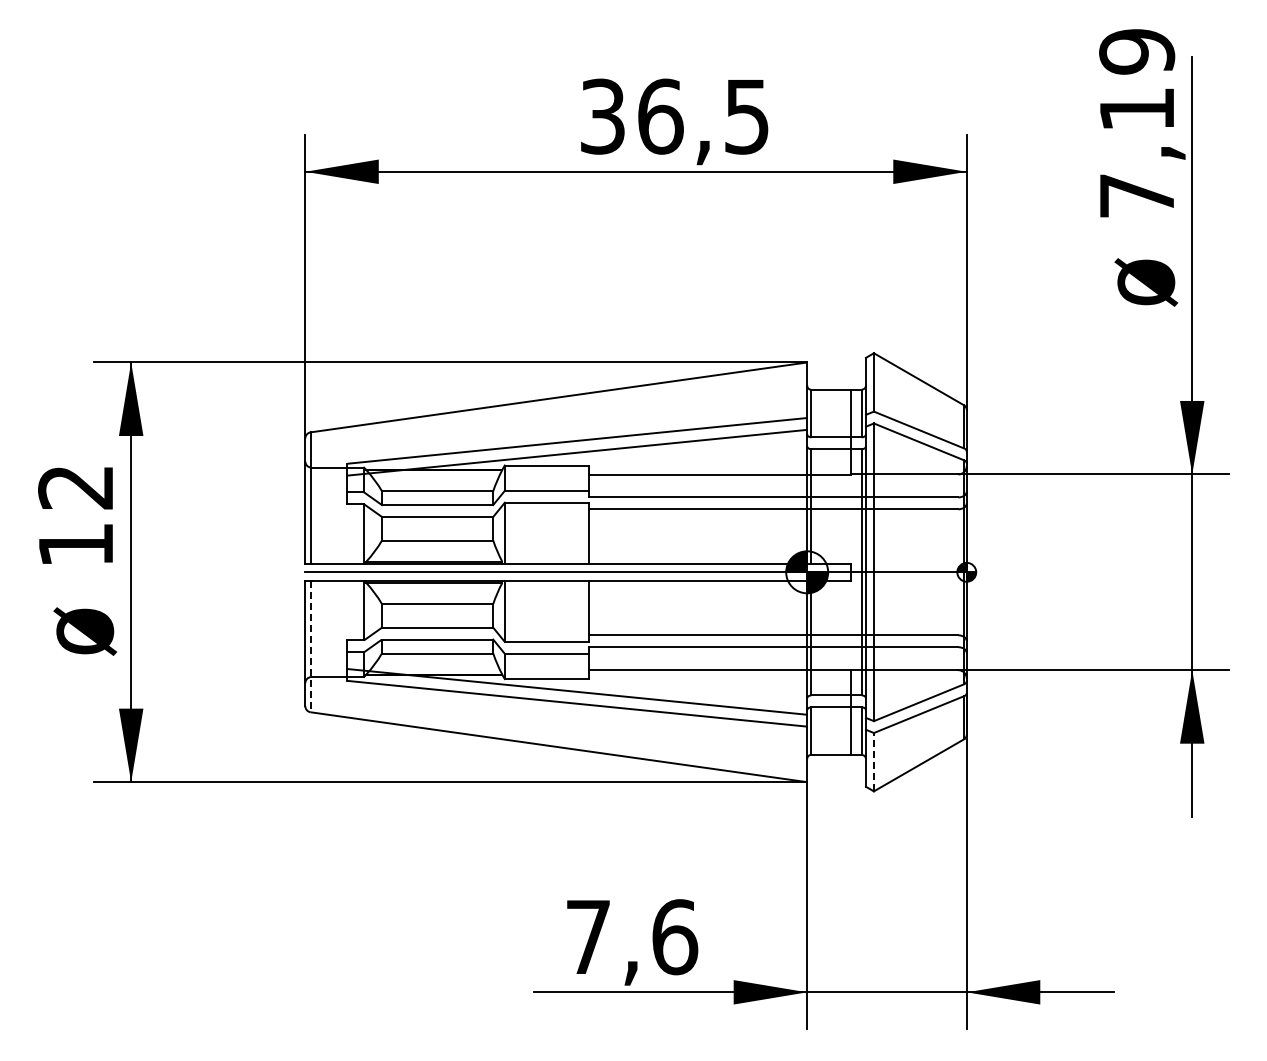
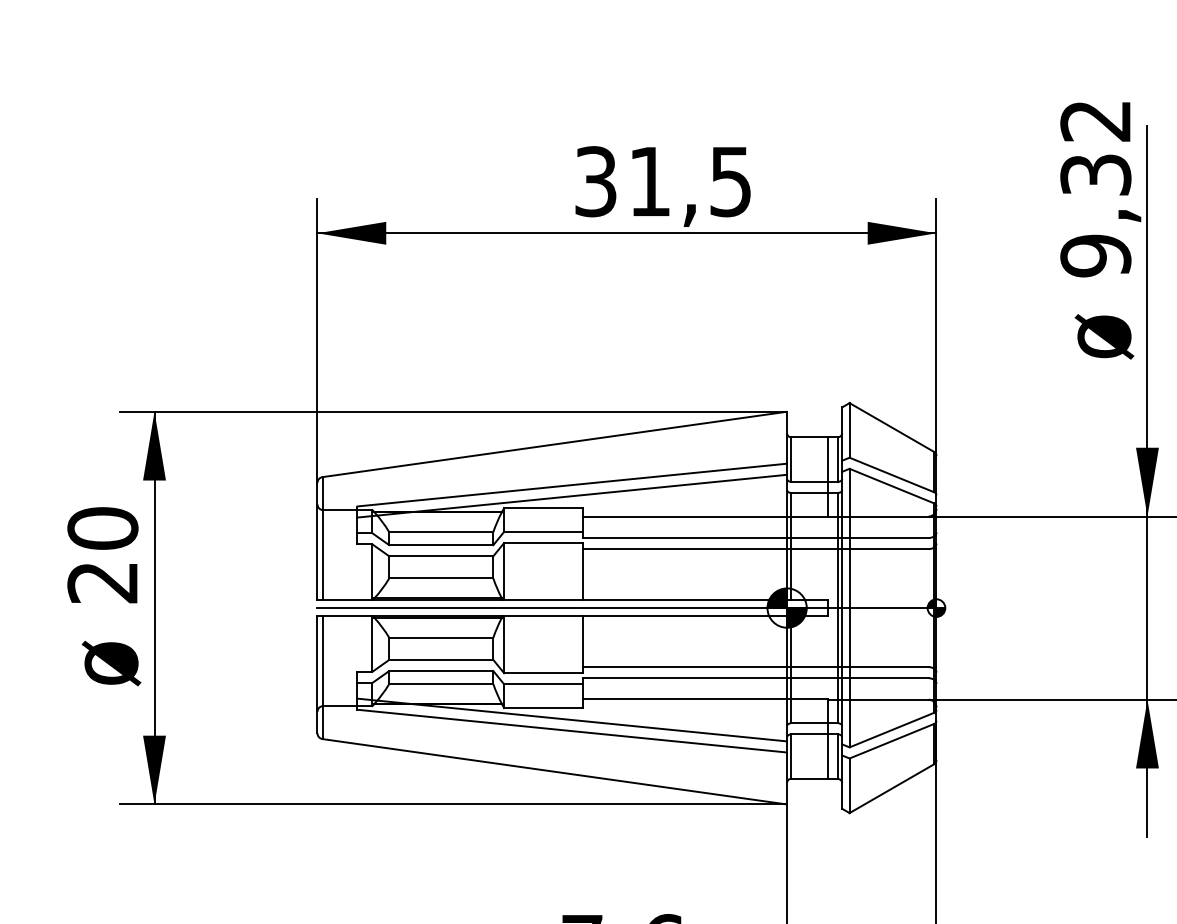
text: (660, 116) -> (649, 181), 36,5 -> 31,5
text: (1137, 123) -> (1096, 188), 7,19 -> 9,32
text: (76, 515) -> (103, 554), 12 -> 20
line: (310, 646) -> (322, 677), dashed -> solid
line: (873, 761) -> (849, 785), dashed -> solid

